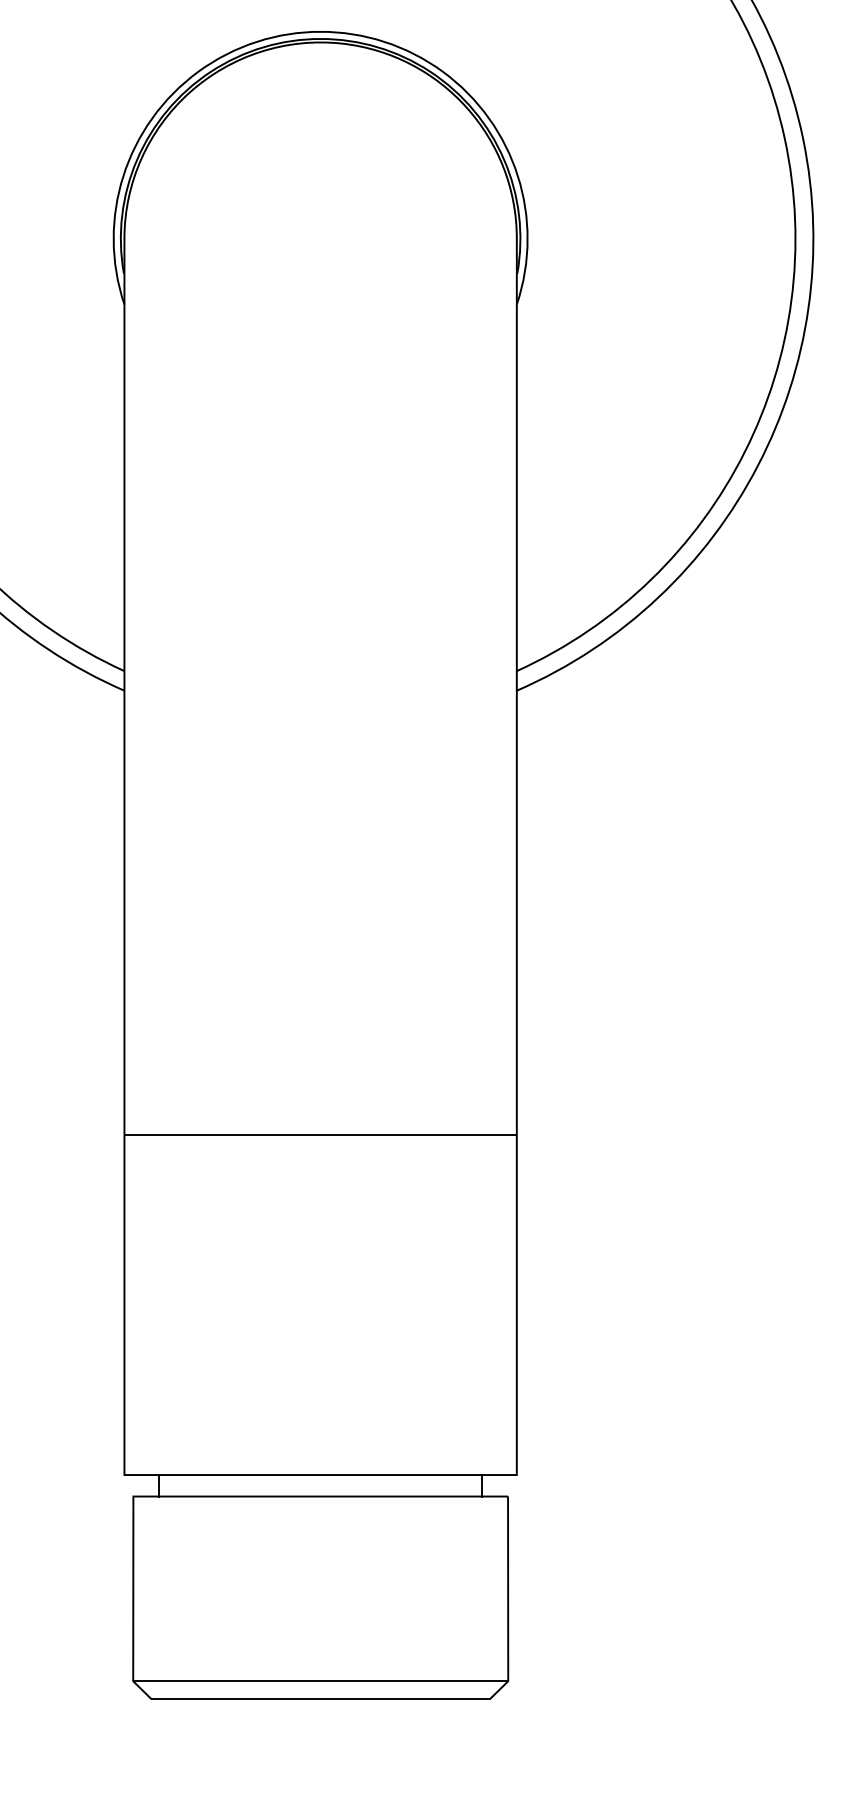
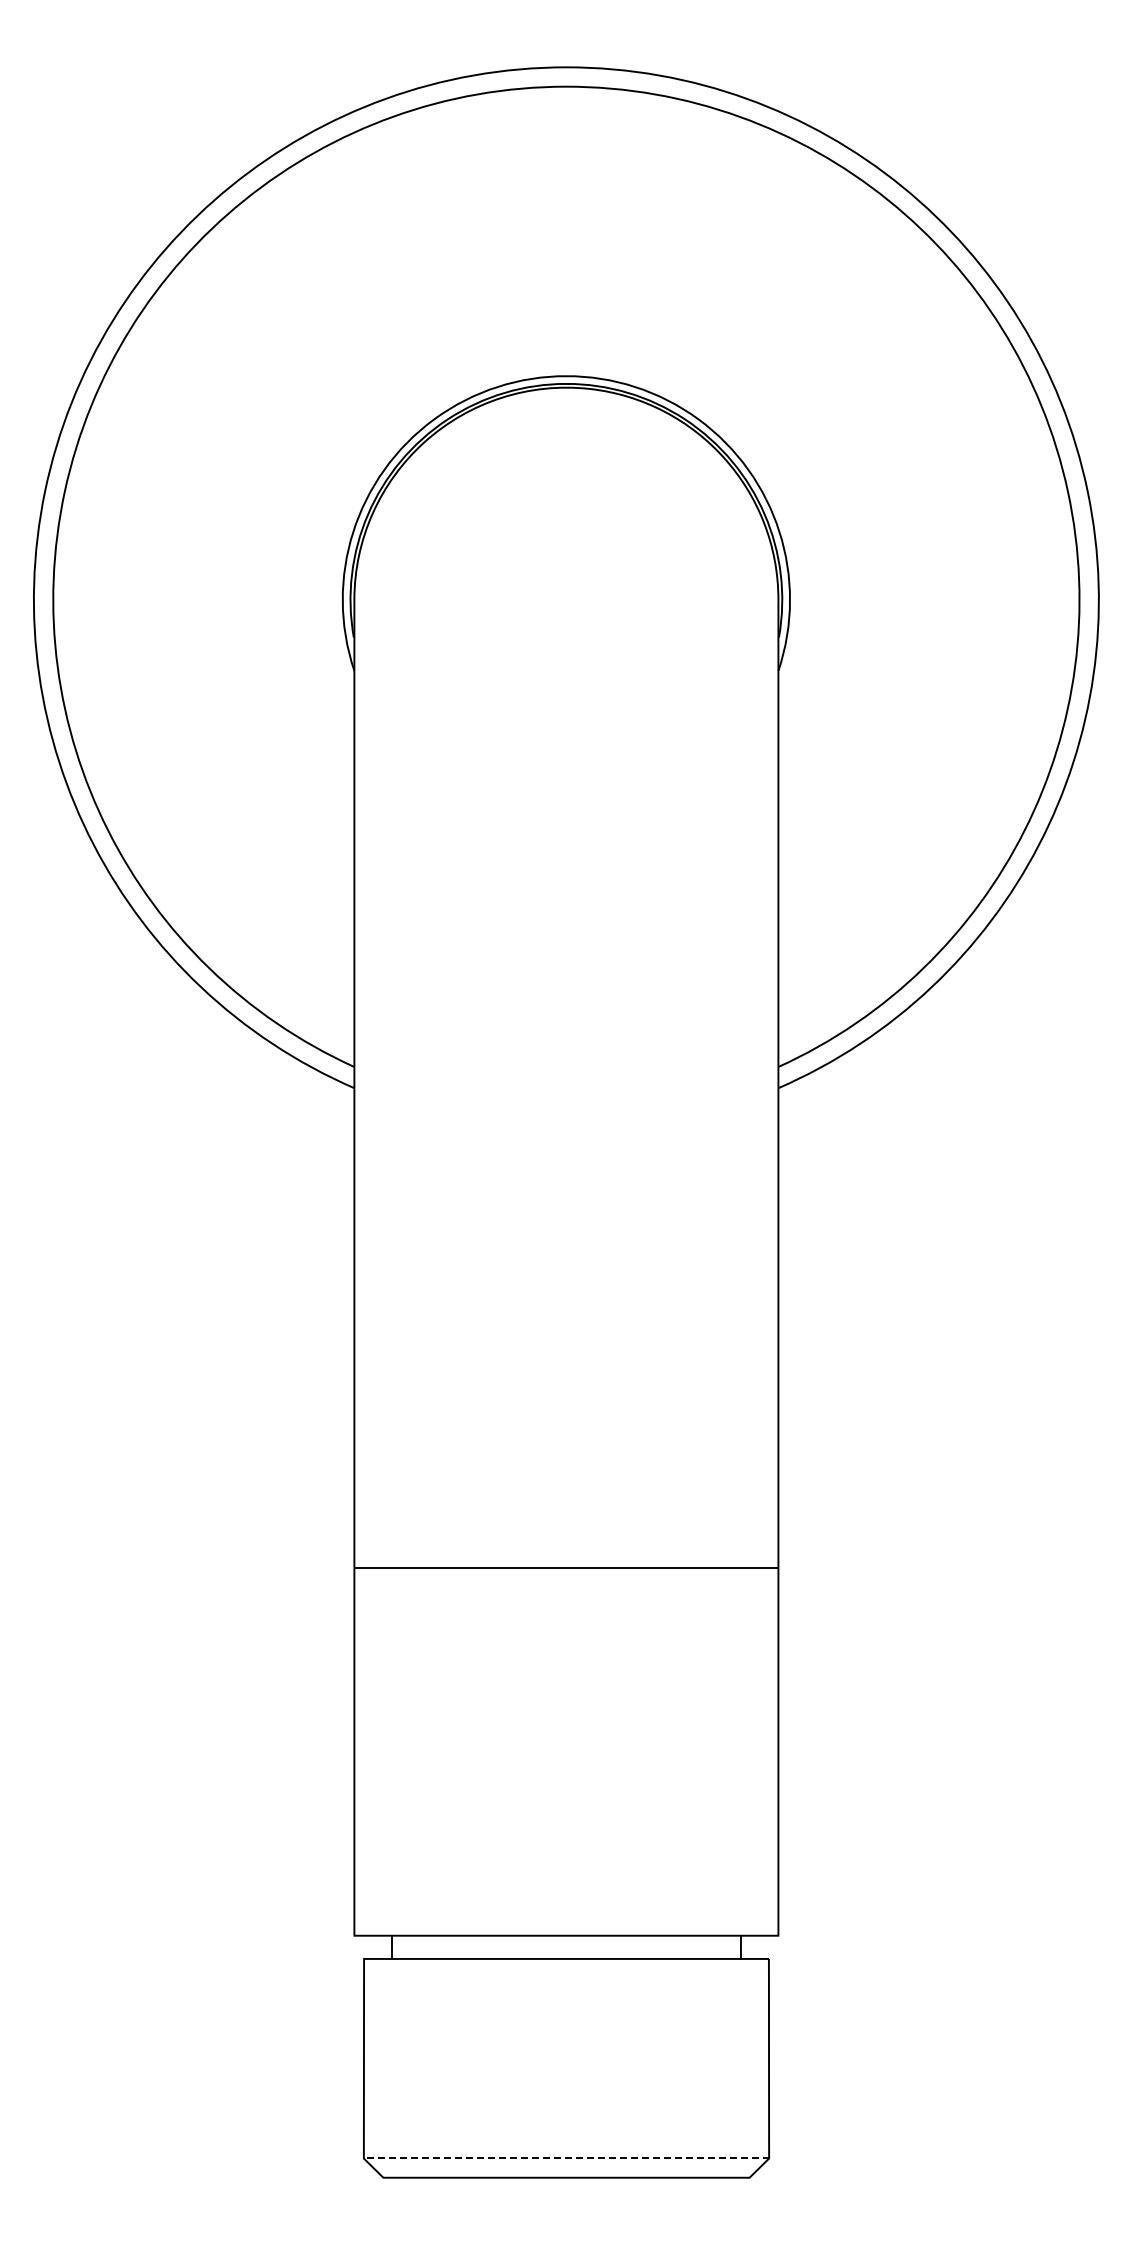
line: (321, 1681) -> (567, 2158), solid -> dashed

